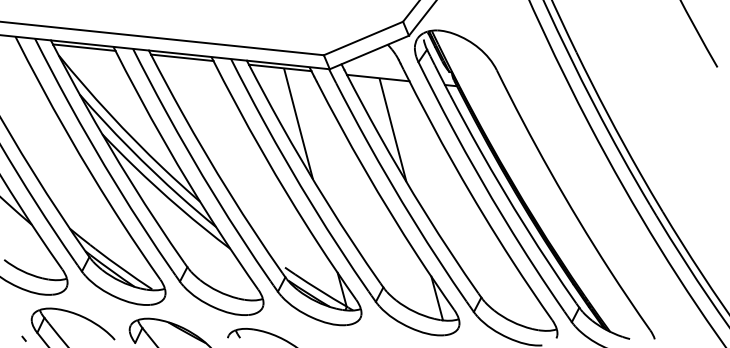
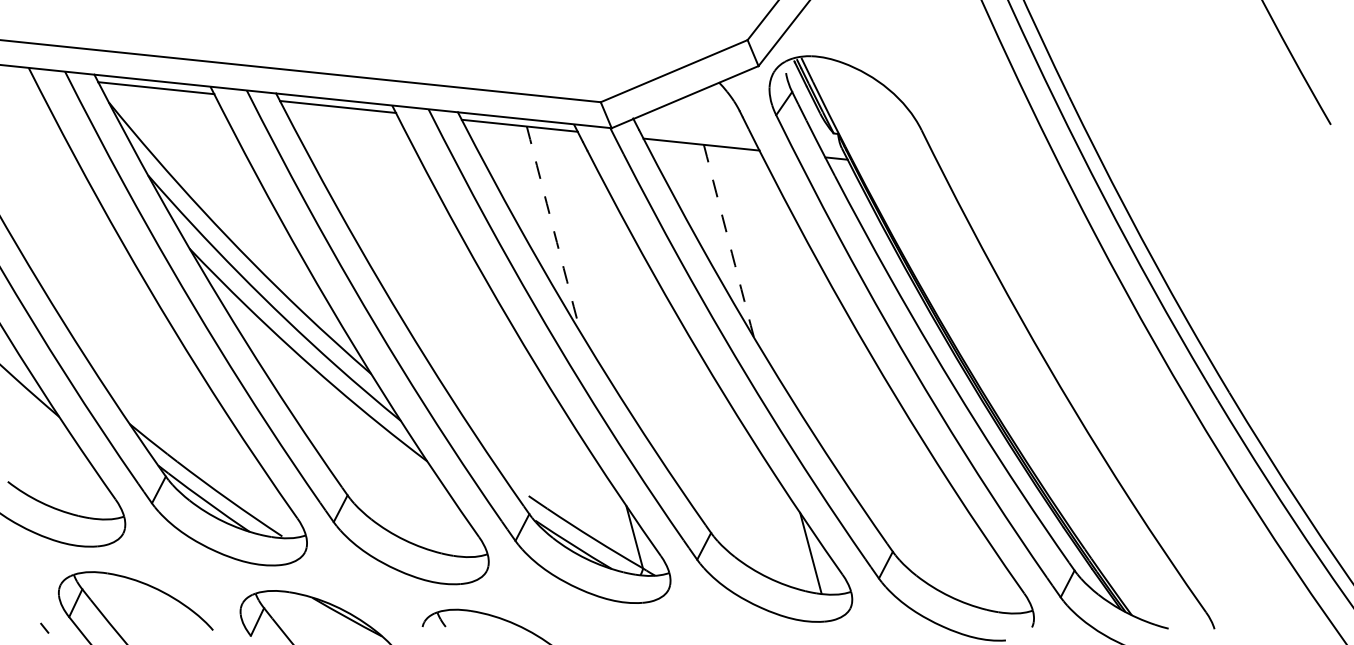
arc: (298, 123) -> (553, 228), solid -> dashed
arc: (392, 130) -> (728, 241), solid -> dashed

